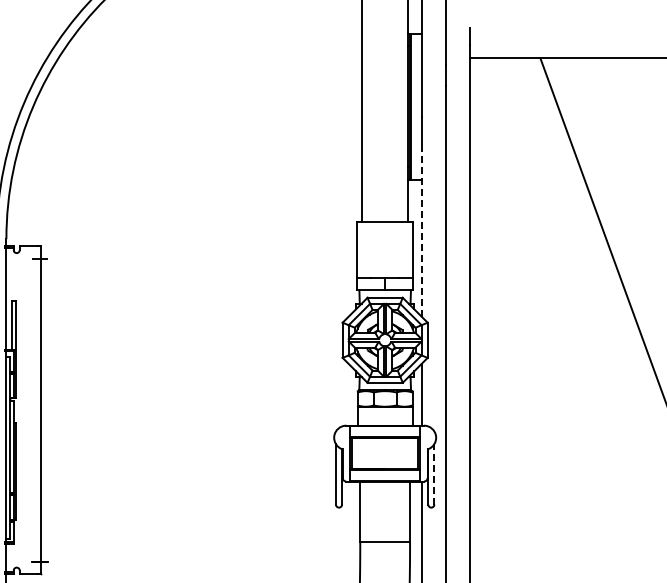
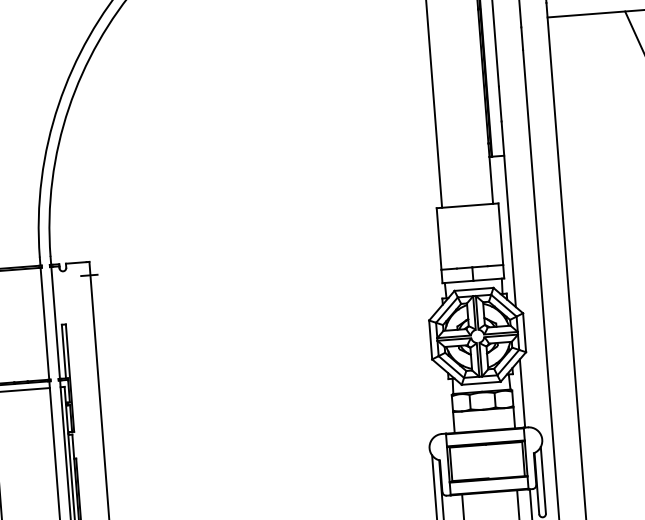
line: (421, 232) -> (508, 214), dashed -> solid
line: (434, 473) -> (543, 479), dashed -> solid

